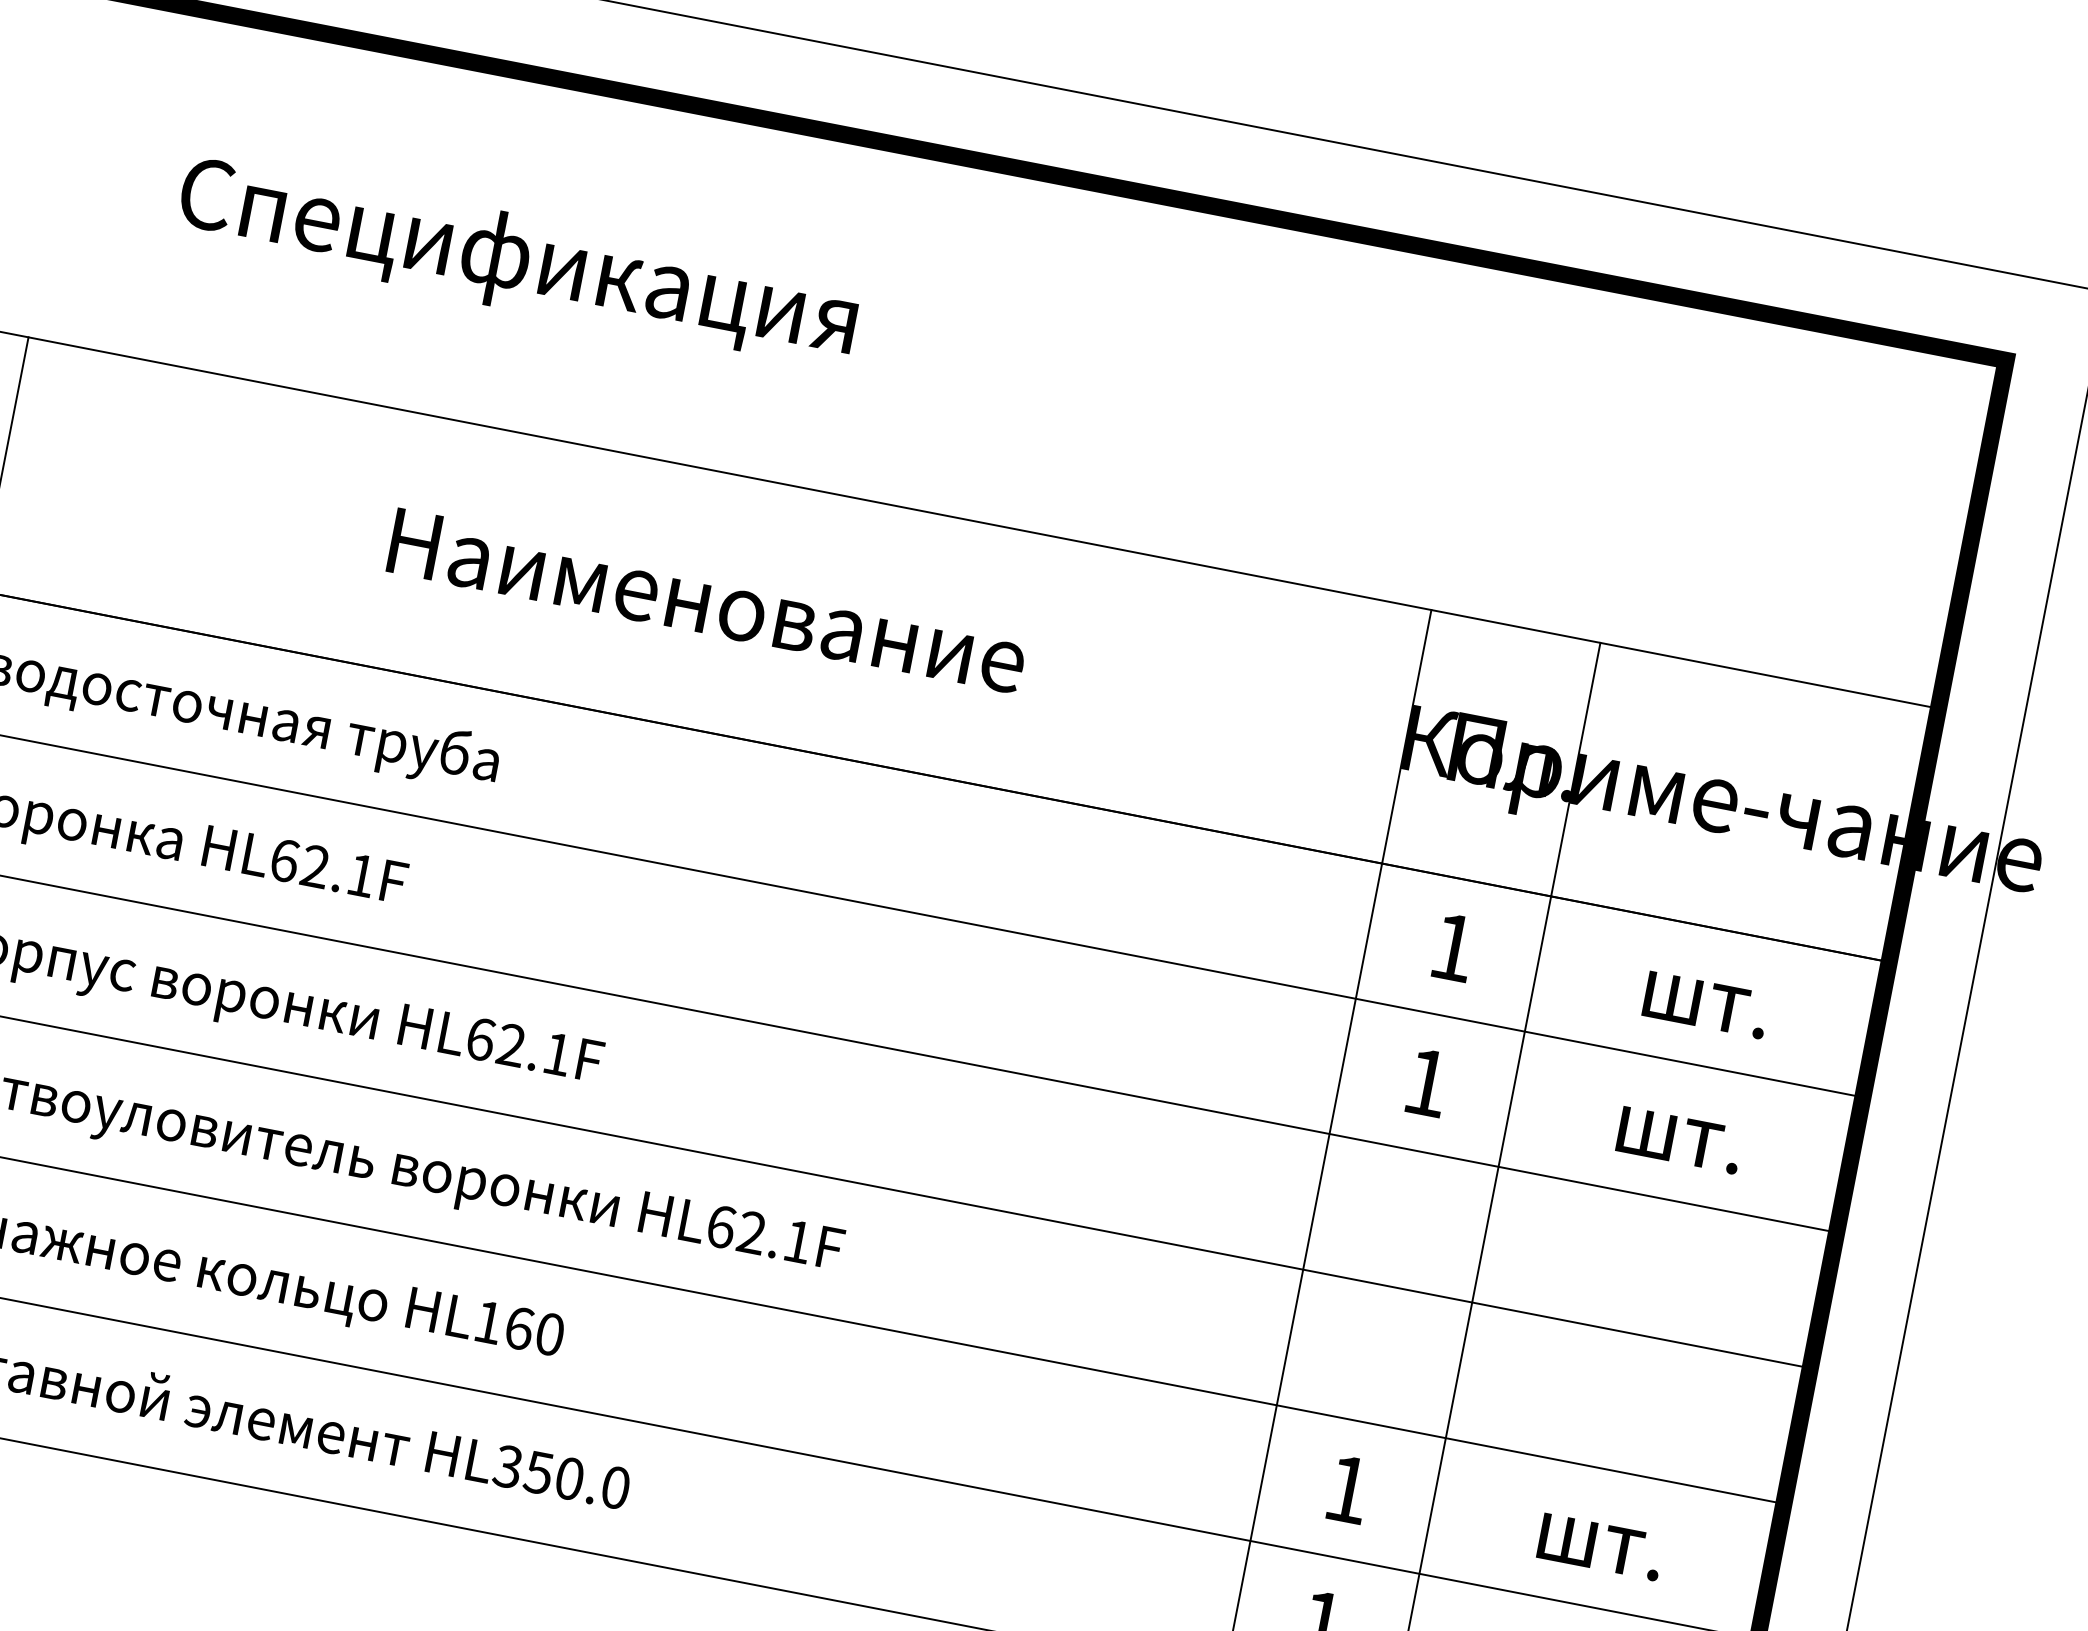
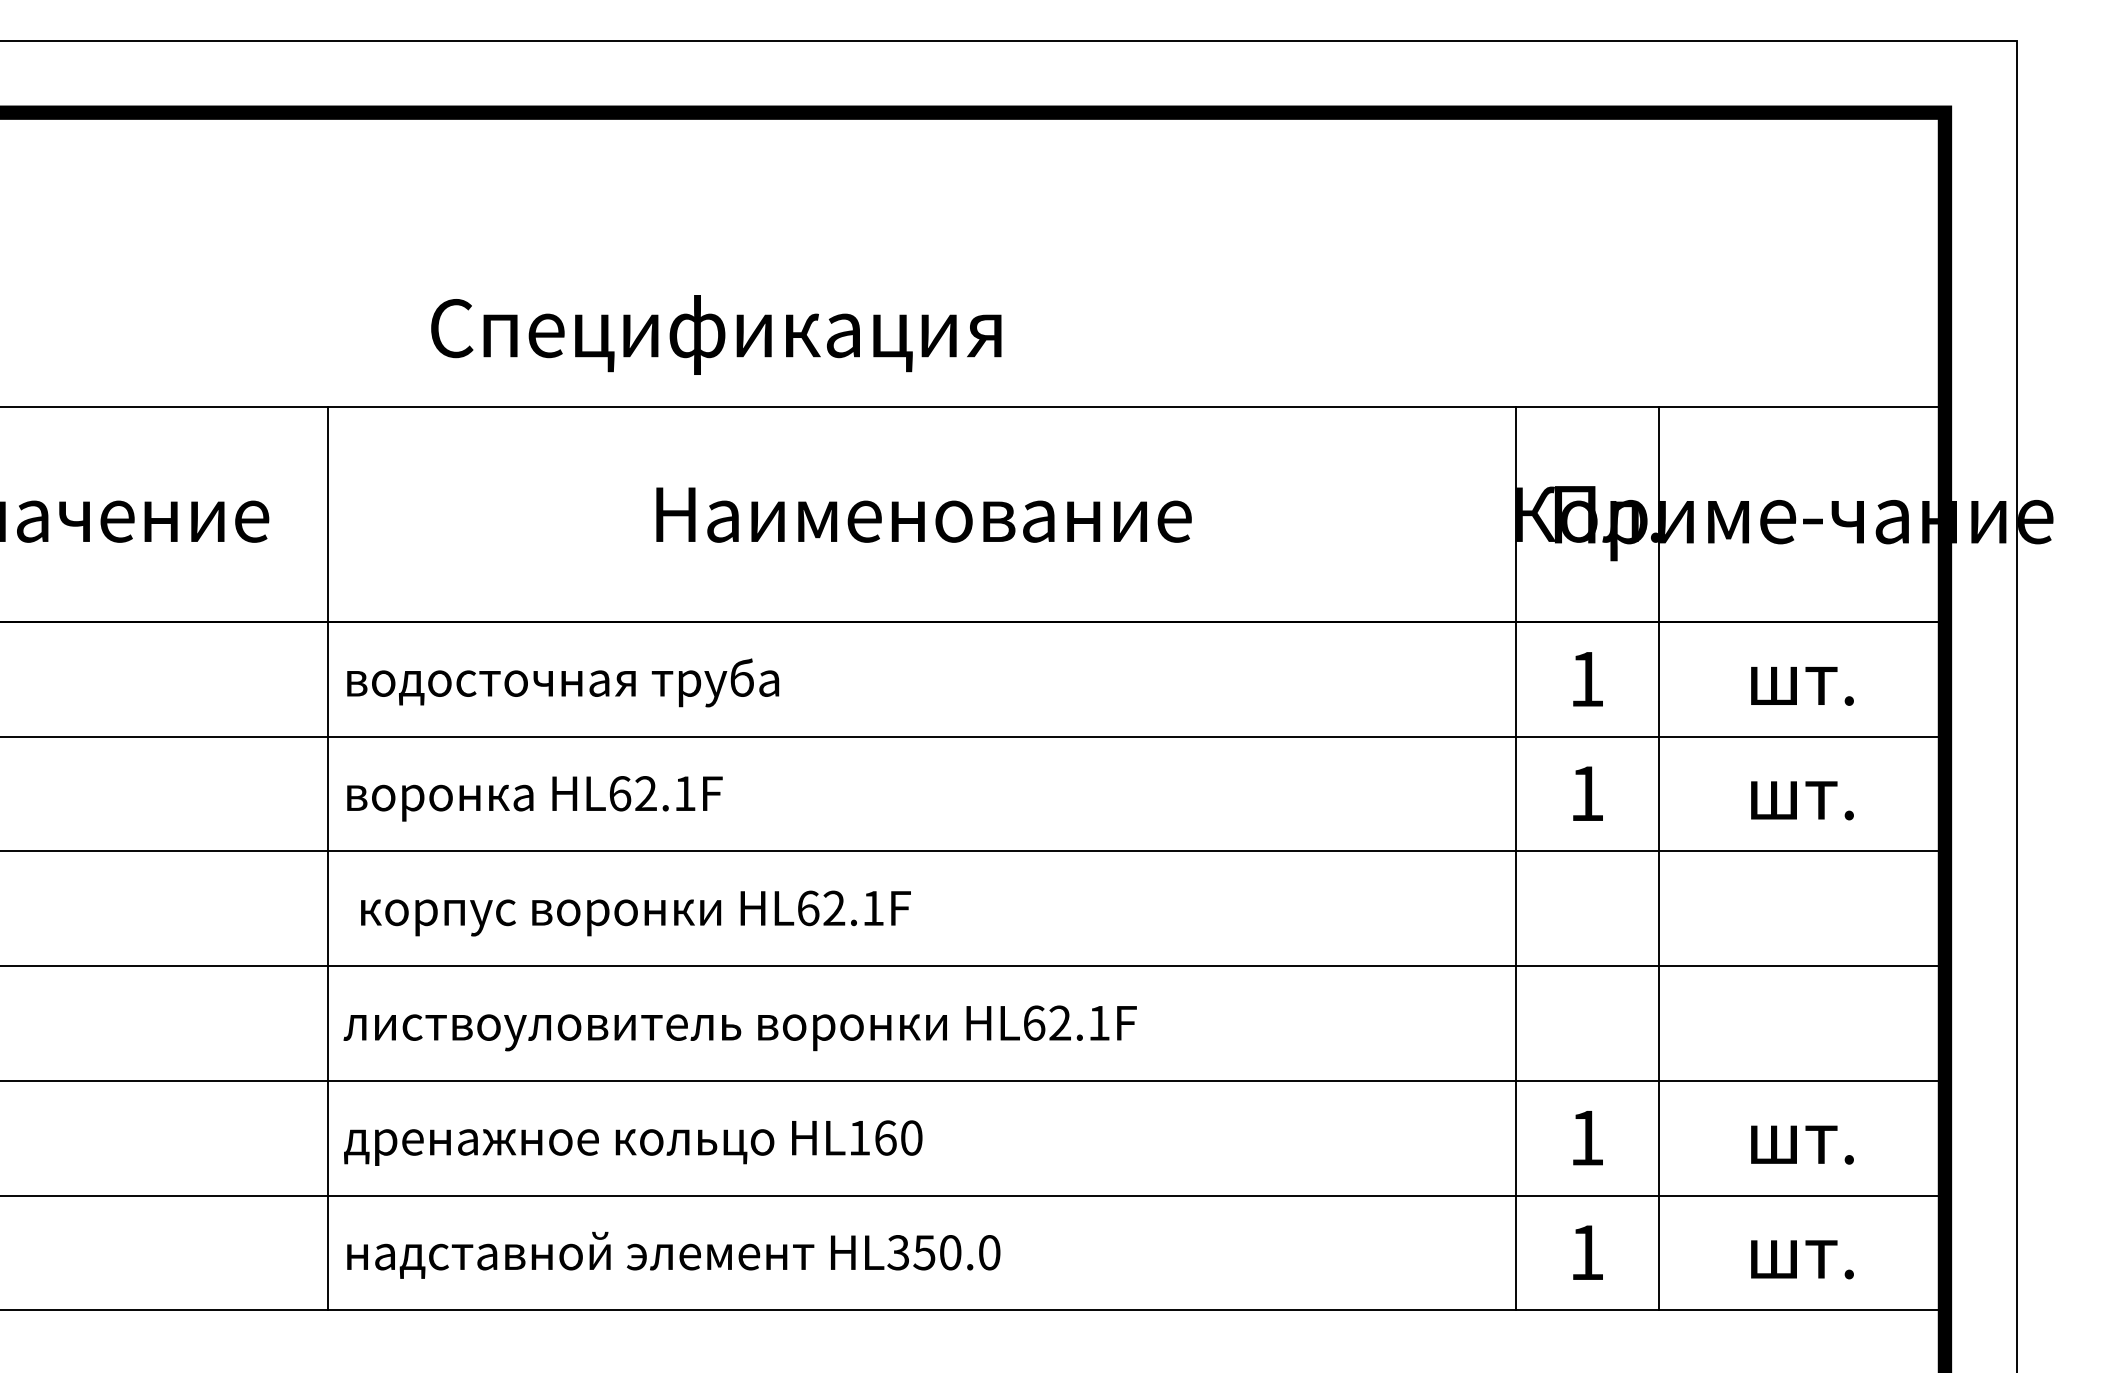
text: (518, 262) -> (716, 334), moved

